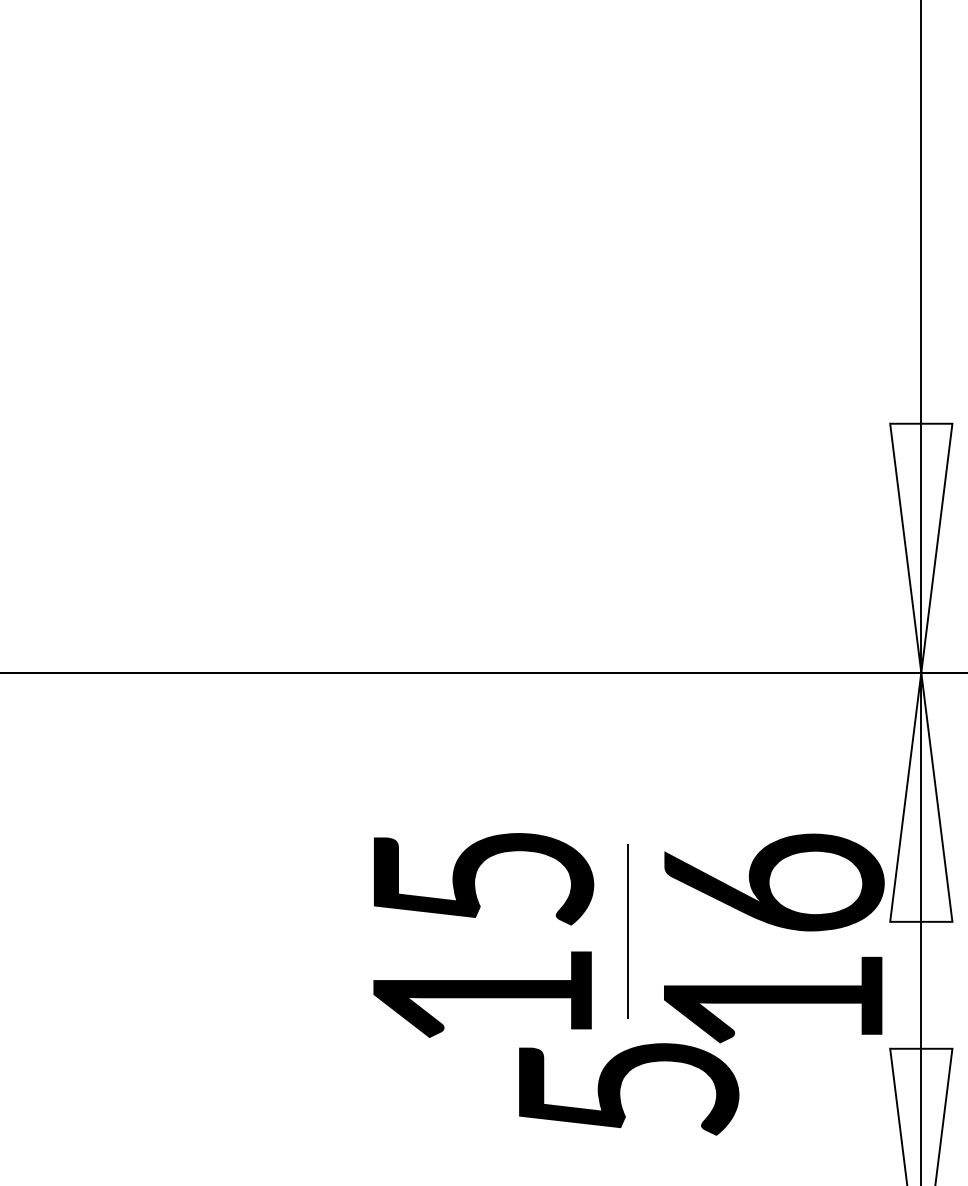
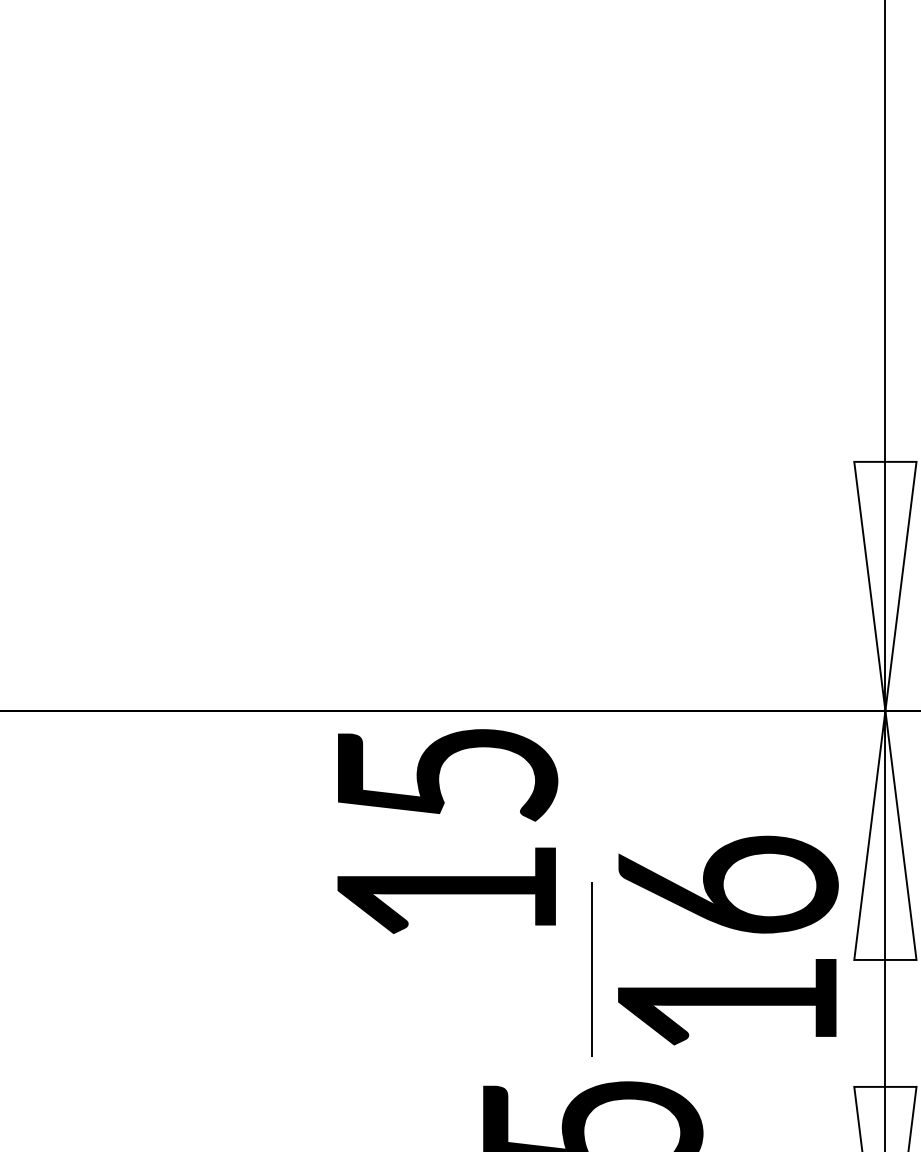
text: (483, 935) -> (447, 831), moved
text: (774, 938) -> (728, 940), moved

